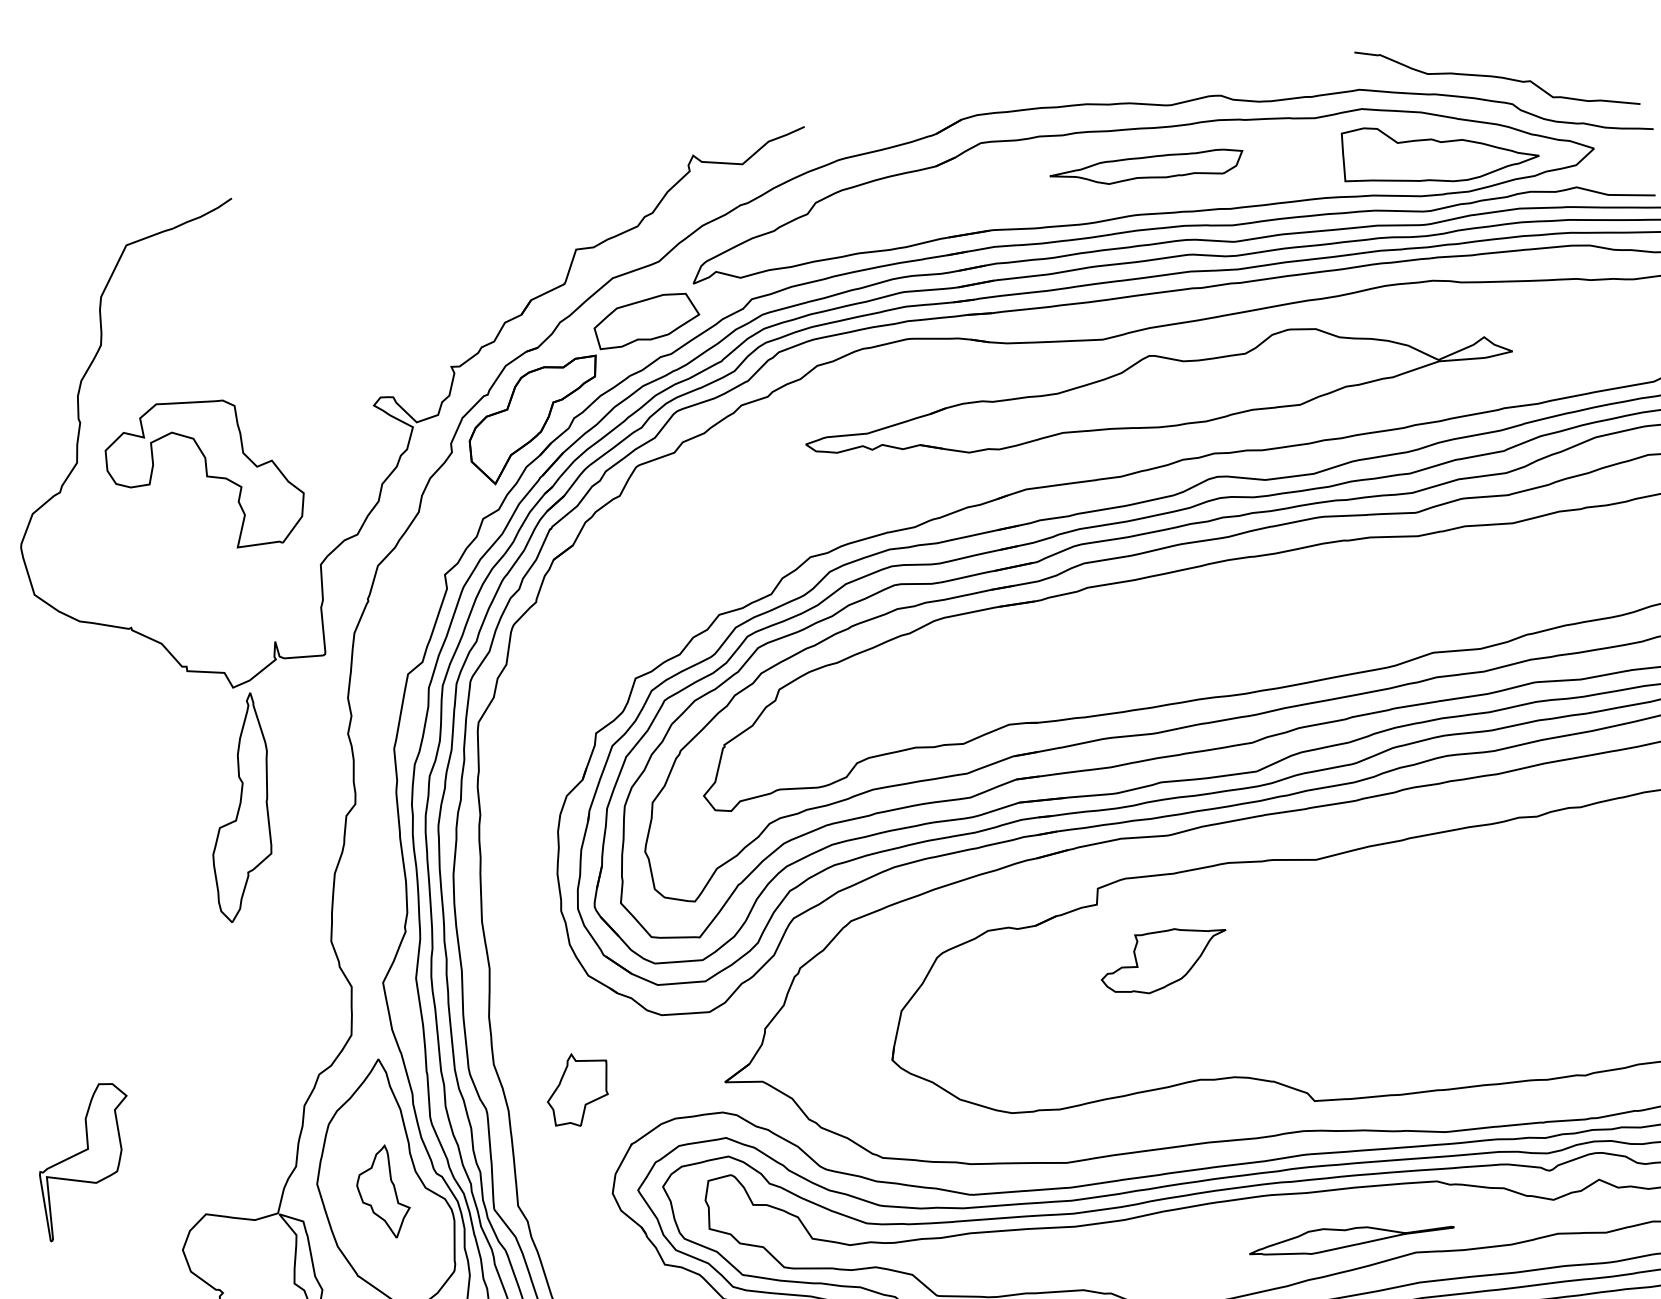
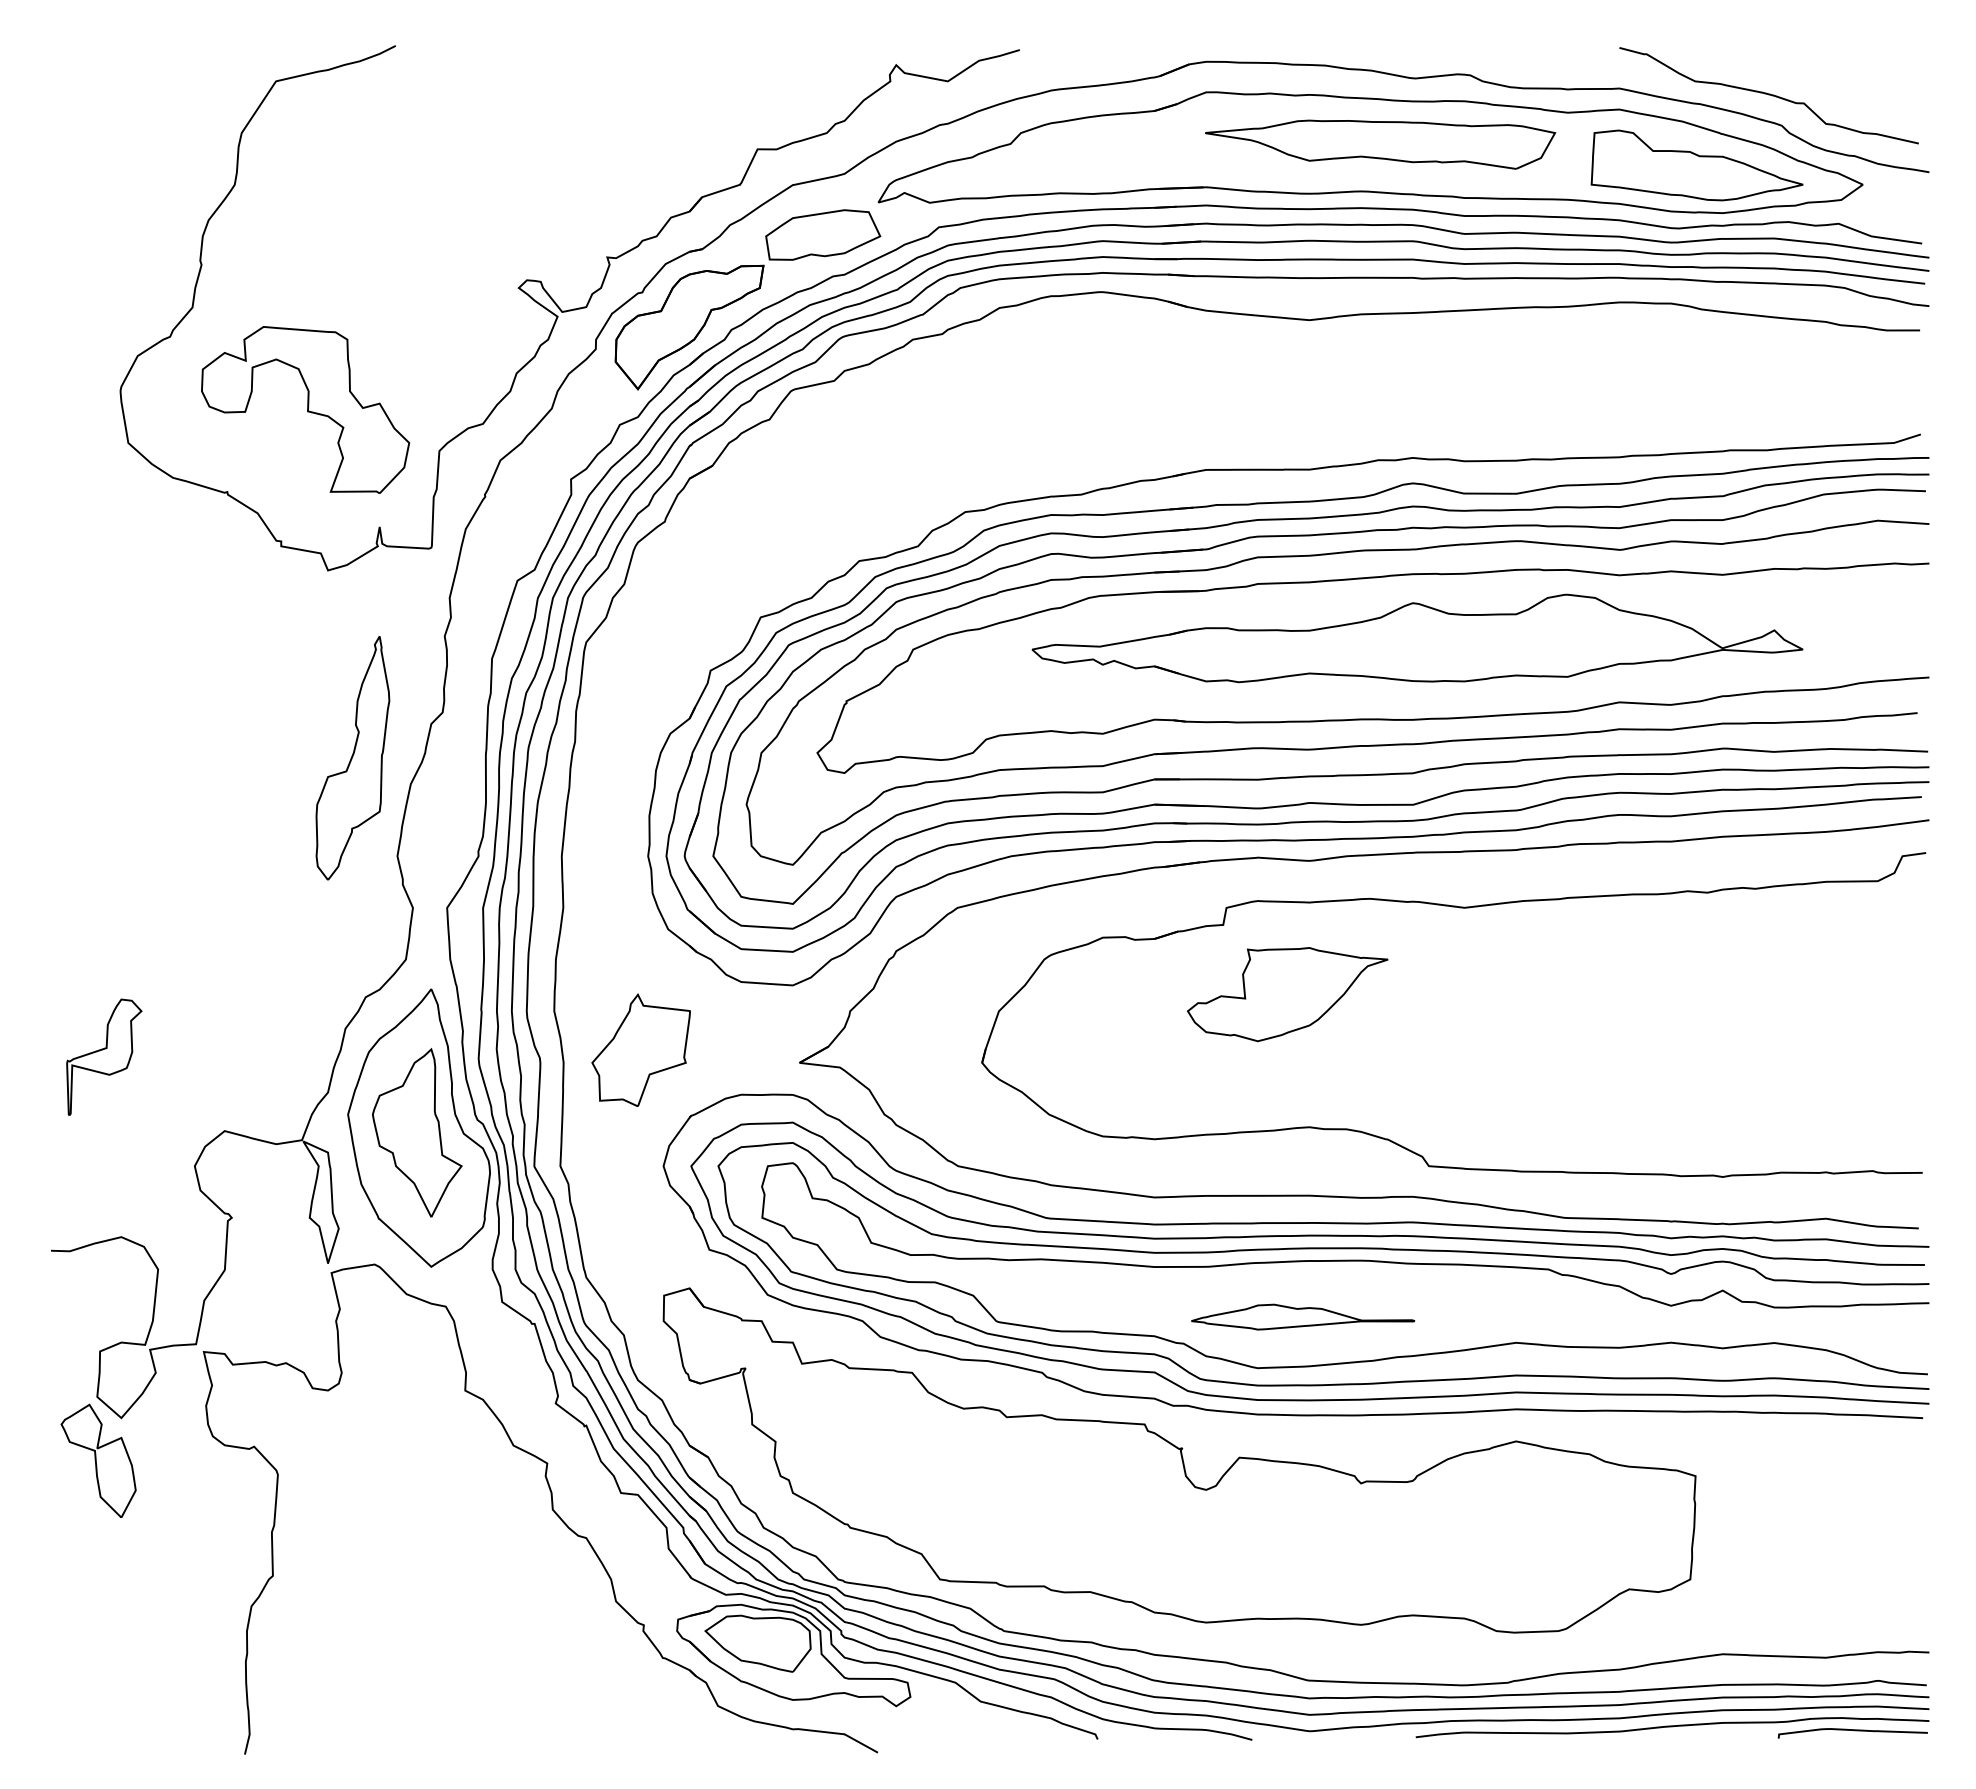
part: (1146, 169) -> (1380, 144), size x1.67
part: (1157, 387) -> (1417, 638), moved
part: (204, 475) -> (305, 409), moved
part: (240, 808) -> (352, 758), moved
part: (1164, 960) -> (1287, 994), size x1.43
part: (577, 1089) -> (640, 1049), size x1.43
part: (86, 1160) -> (104, 1056), size x0.71
part: (383, 1192) -> (417, 1132), size x1.67
part: (1351, 1236) -> (1303, 1316), moved

